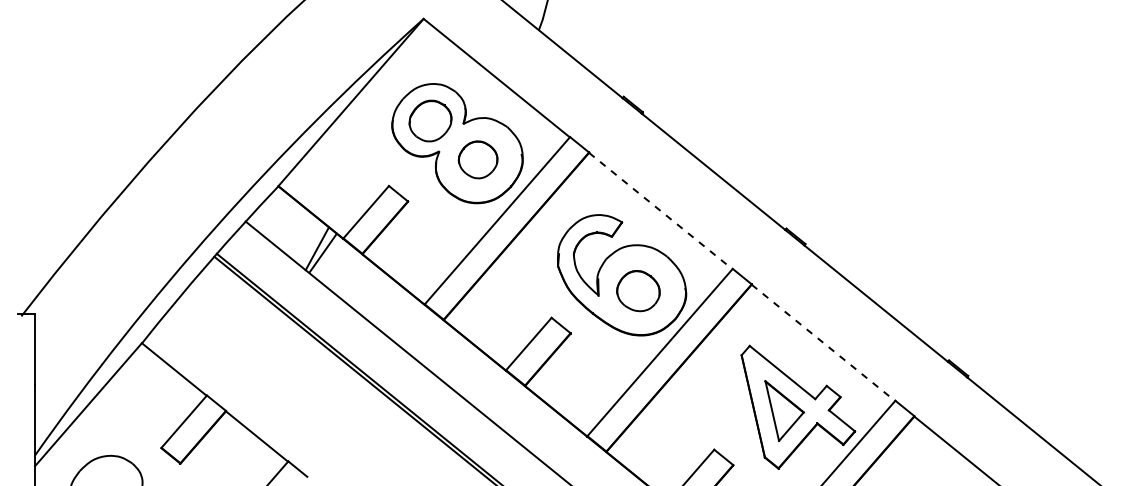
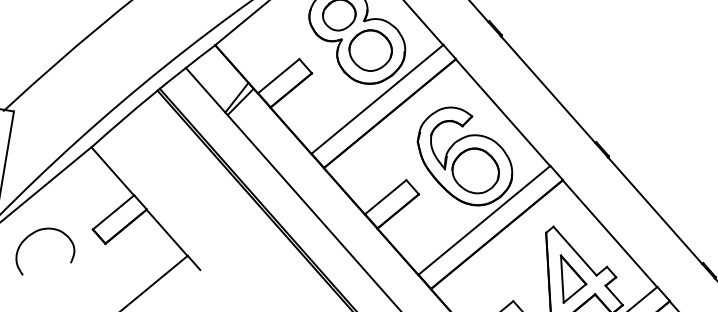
part: (477, 159) -> (370, 50), size x1.43
line: (661, 211) -> (503, 113), dashed -> solid
part: (638, 290) -> (475, 170), size x1.43
line: (823, 343) -> (609, 234), dashed -> solid

